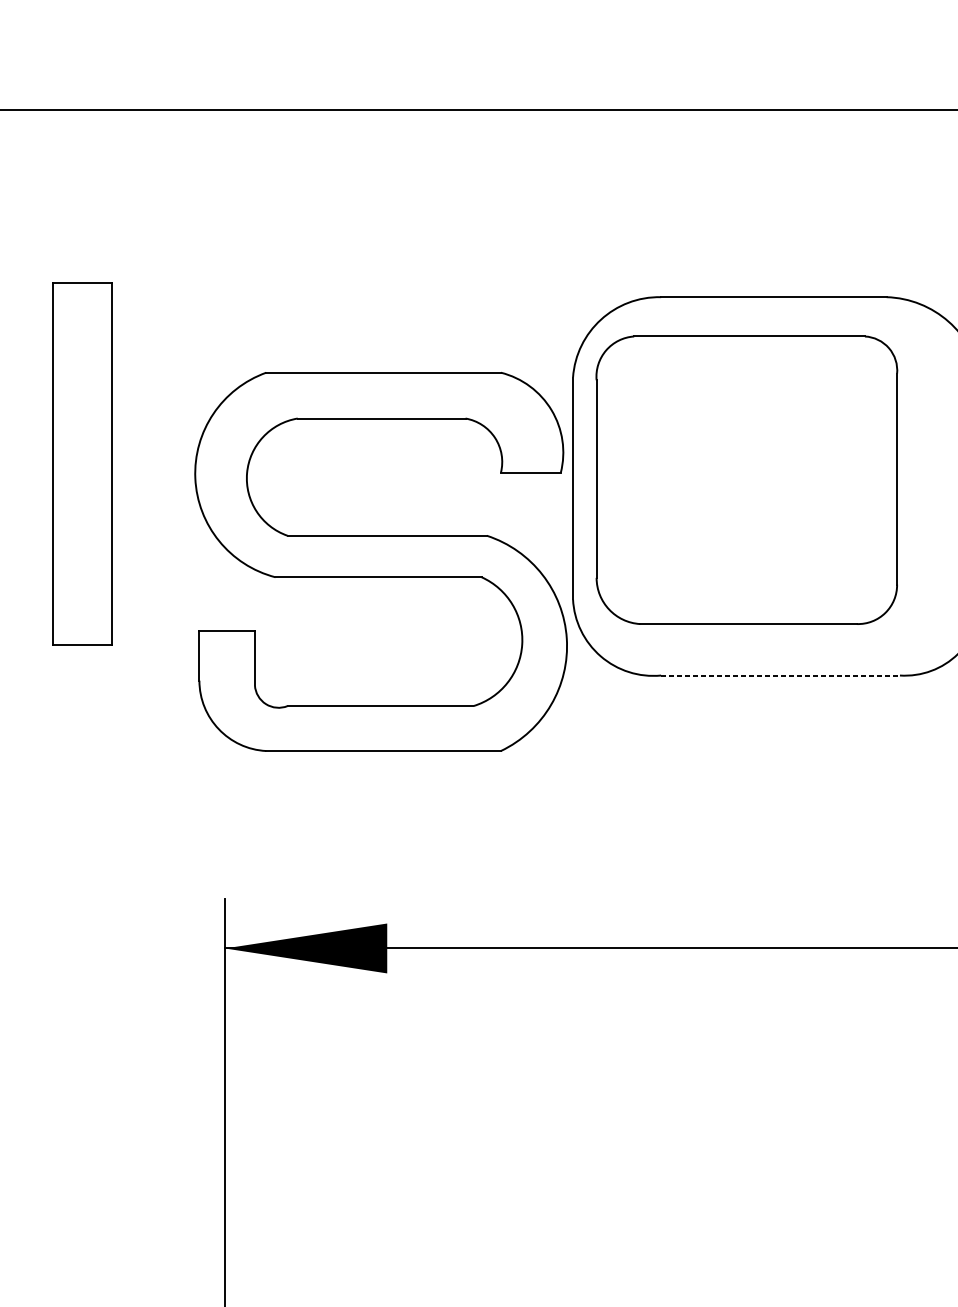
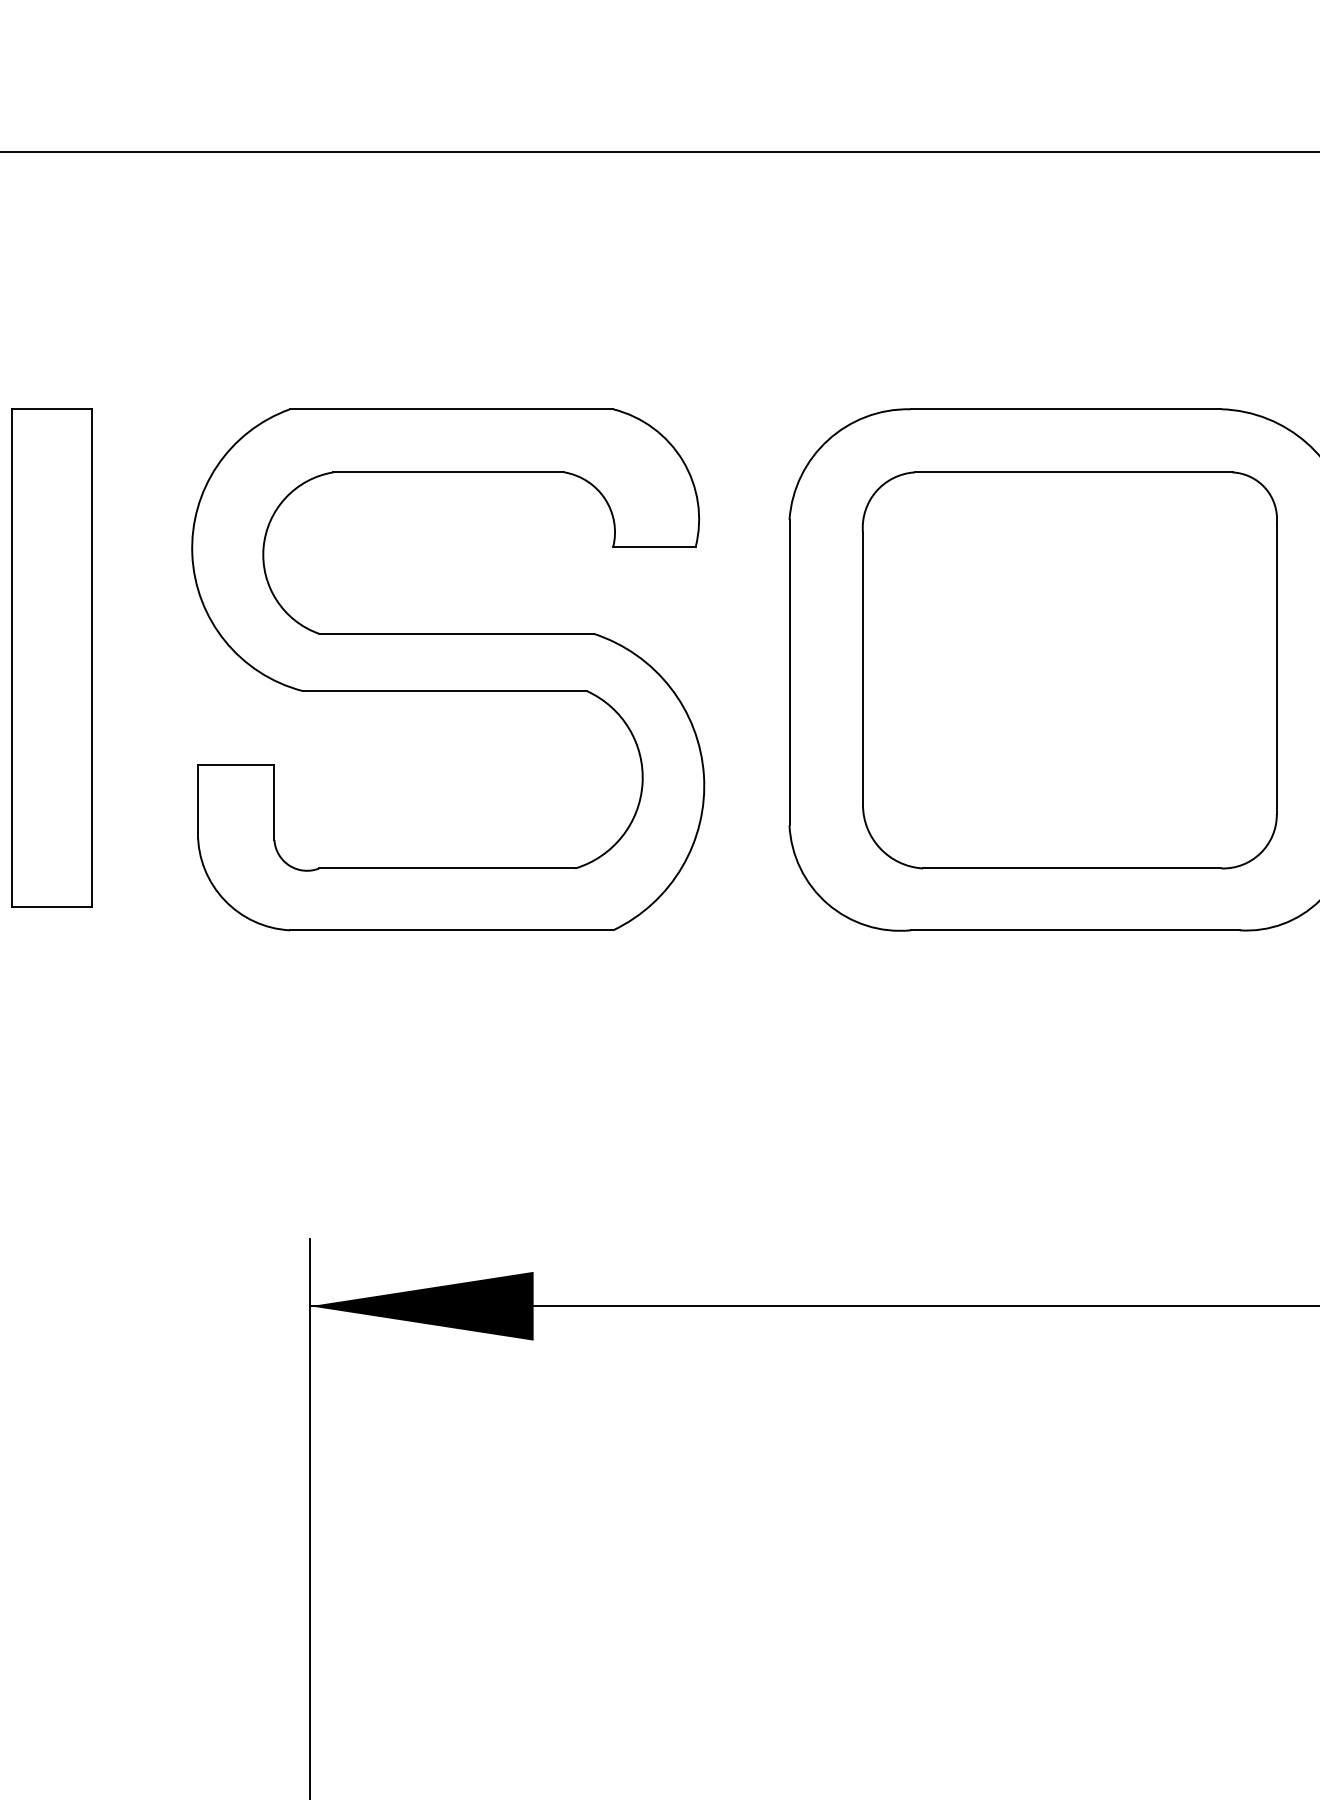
part: (82, 463) -> (51, 657), moved
part: (746, 480) -> (1069, 670), moved
part: (381, 561) -> (448, 669), moved
line: (780, 675) -> (1075, 930), dashed -> solid

